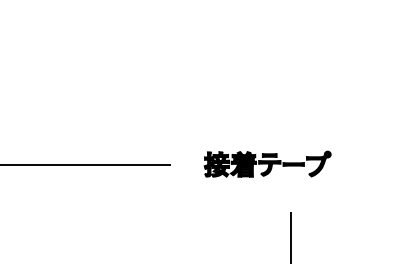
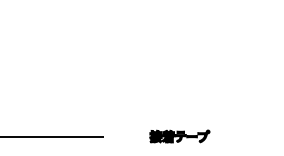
part: (267, 163) -> (179, 135), size x0.6

